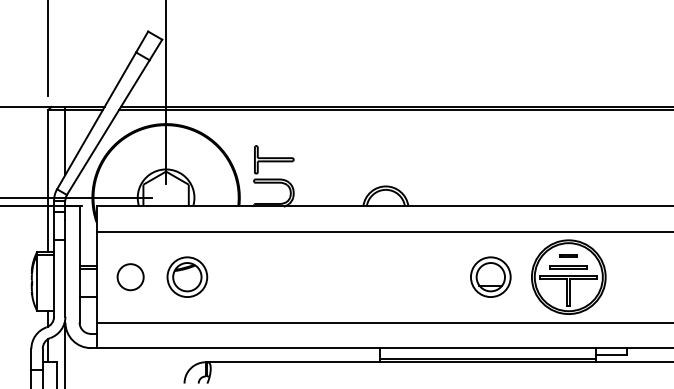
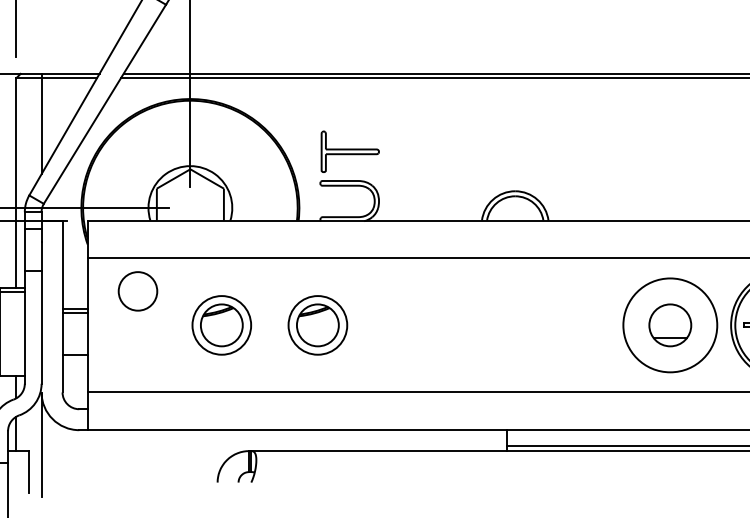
part: (252, 276) -> (318, 324), added
circle: (130, 277) -> (137, 291), moved
circle: (490, 277) -> (669, 325), size x1.6

